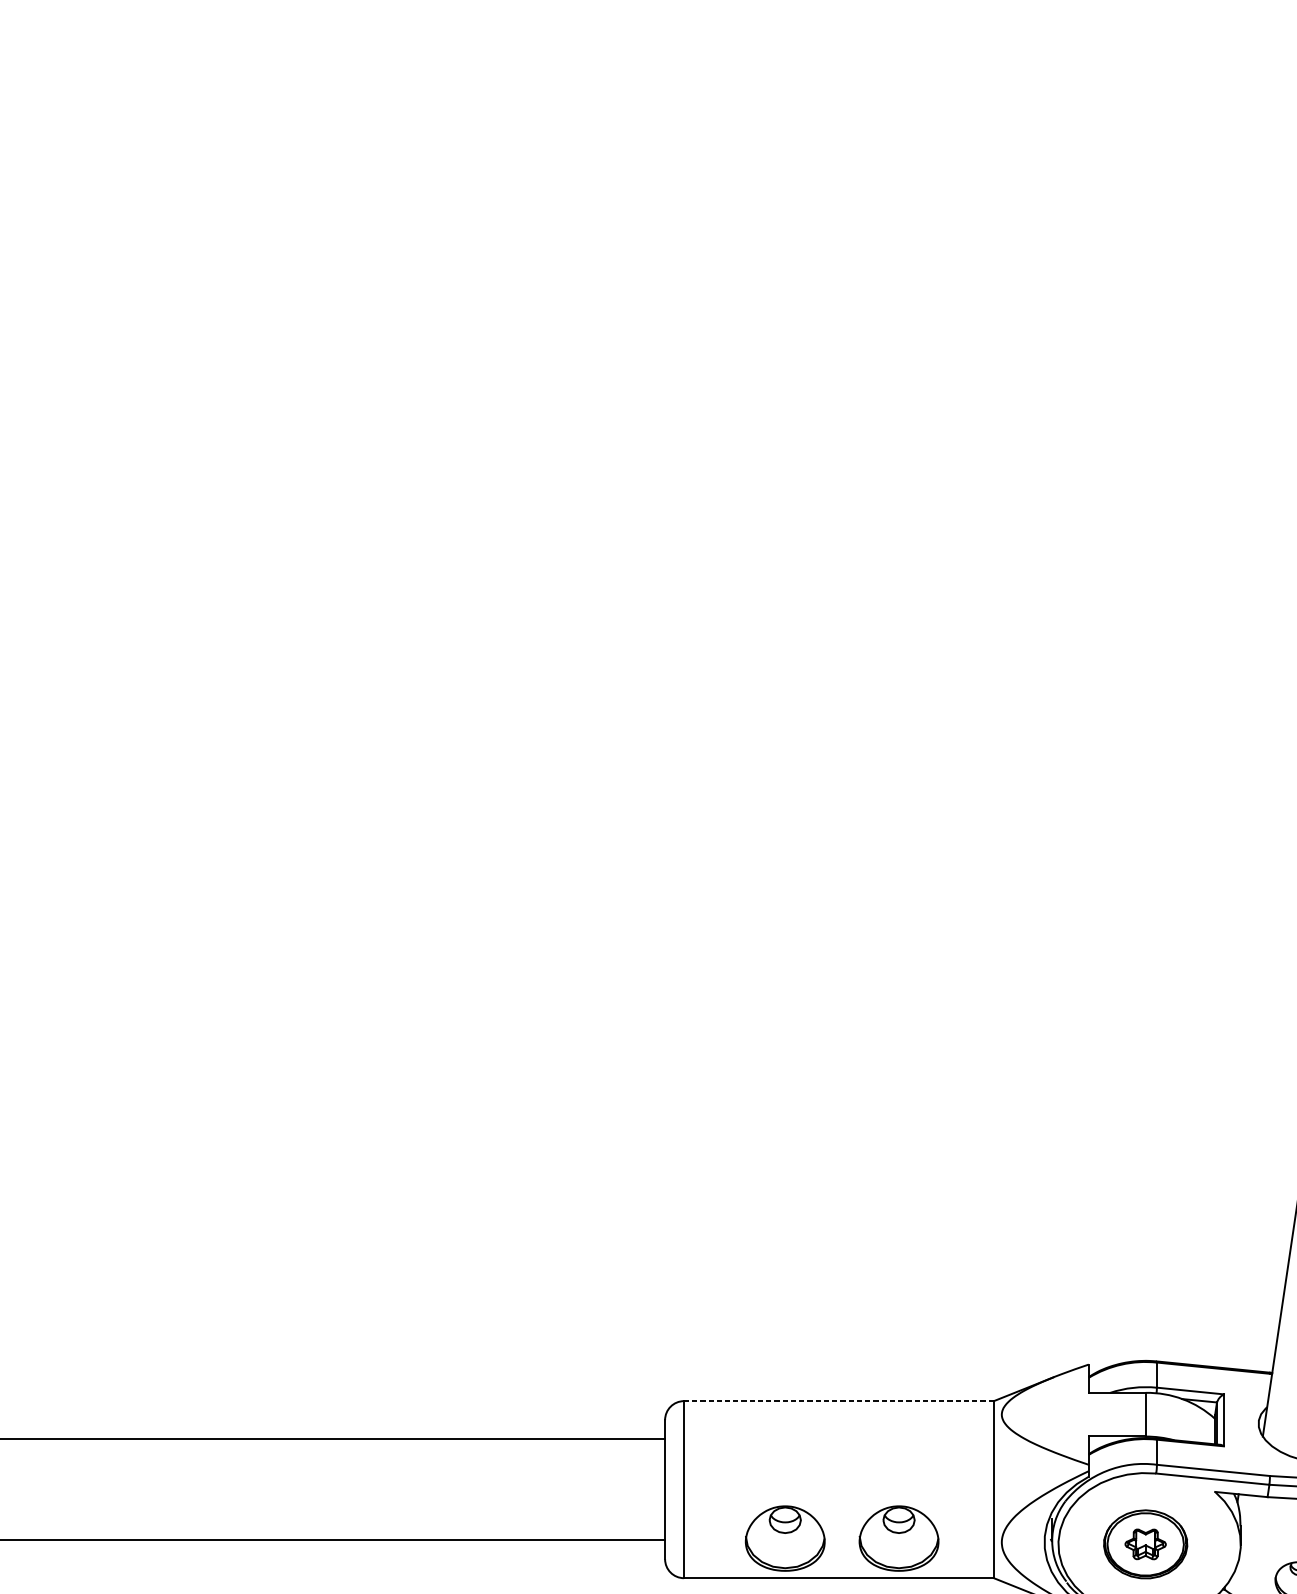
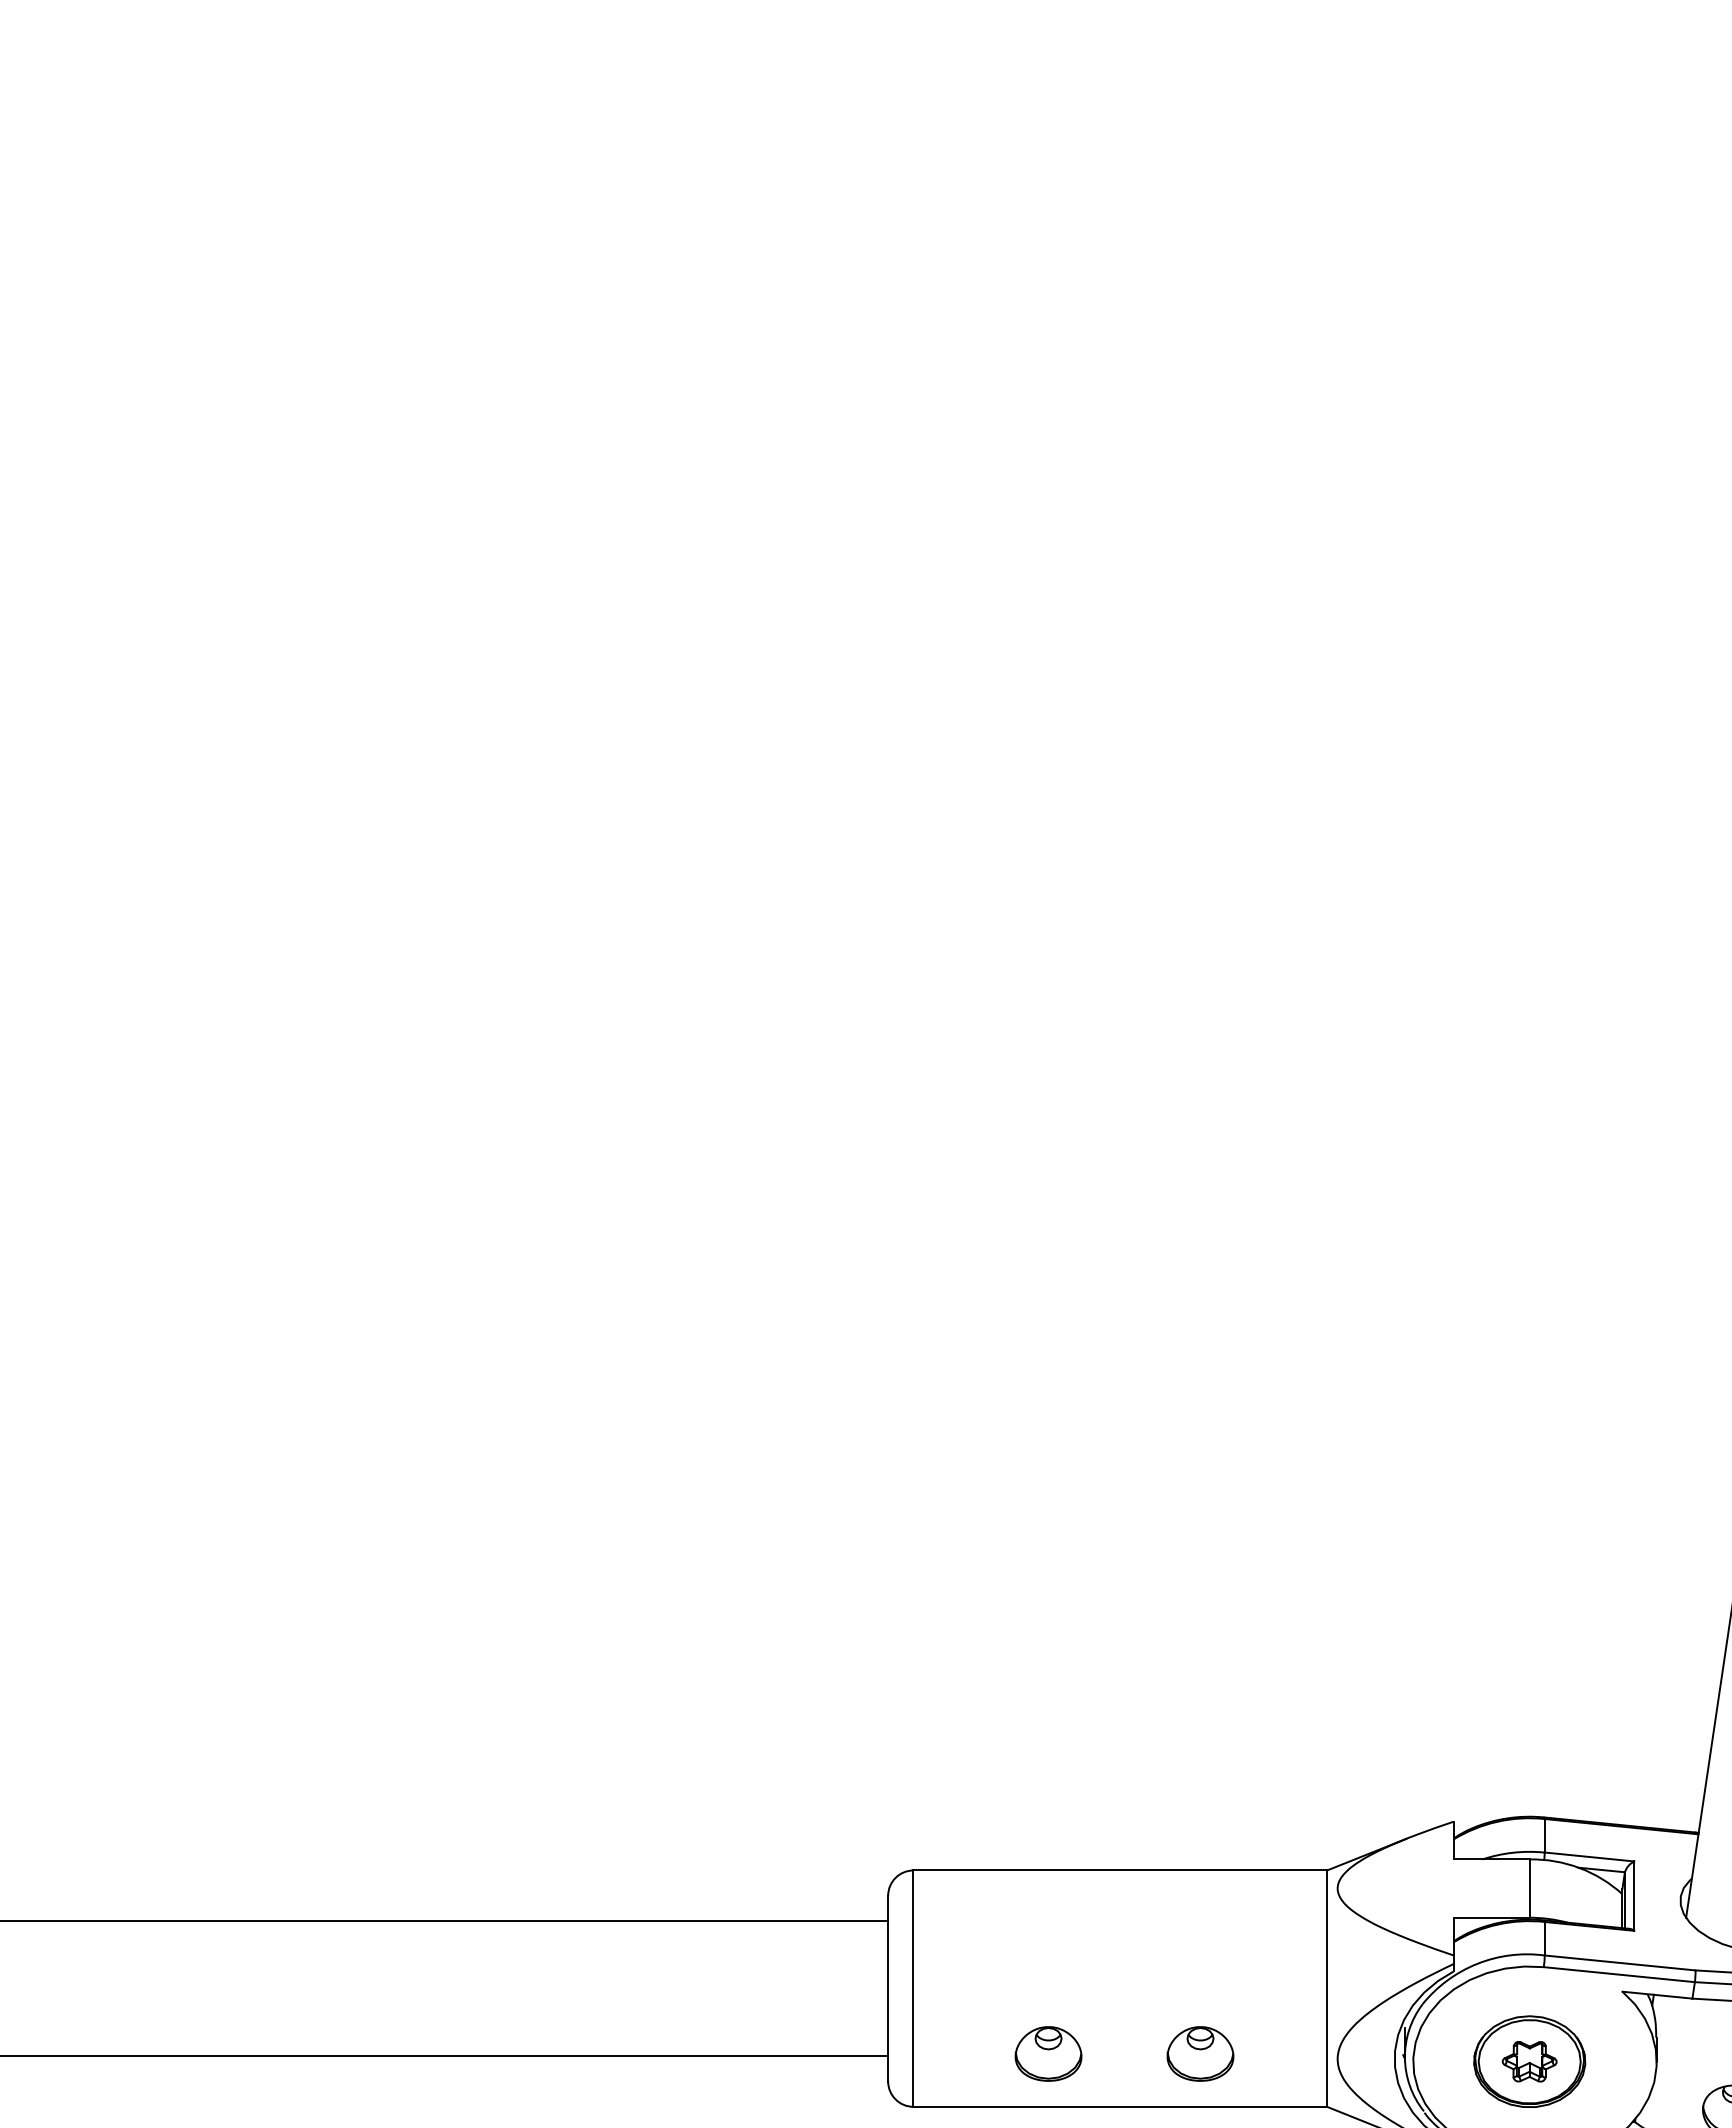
line: (839, 1401) -> (1120, 1870), dashed -> solid
part: (785, 1538) -> (1048, 2053), size x0.62
part: (899, 1538) -> (1200, 2053), size x0.62

